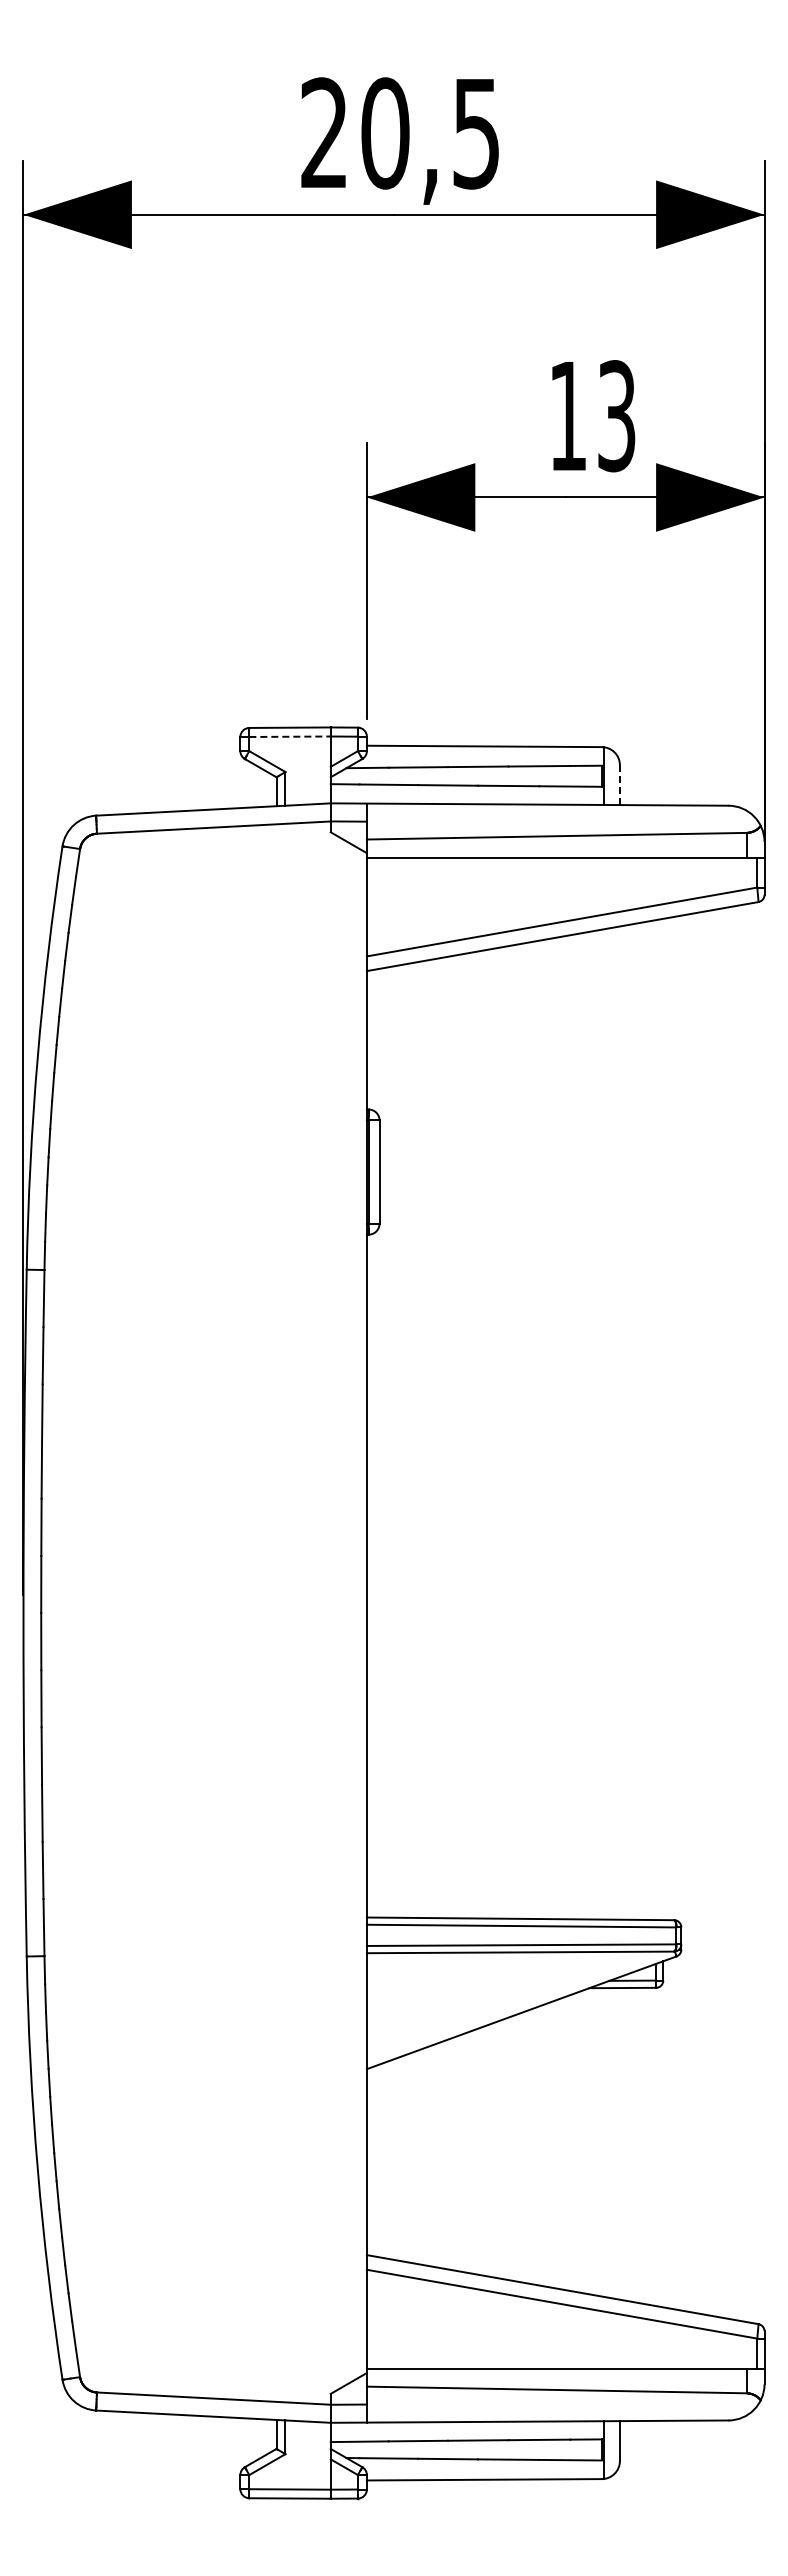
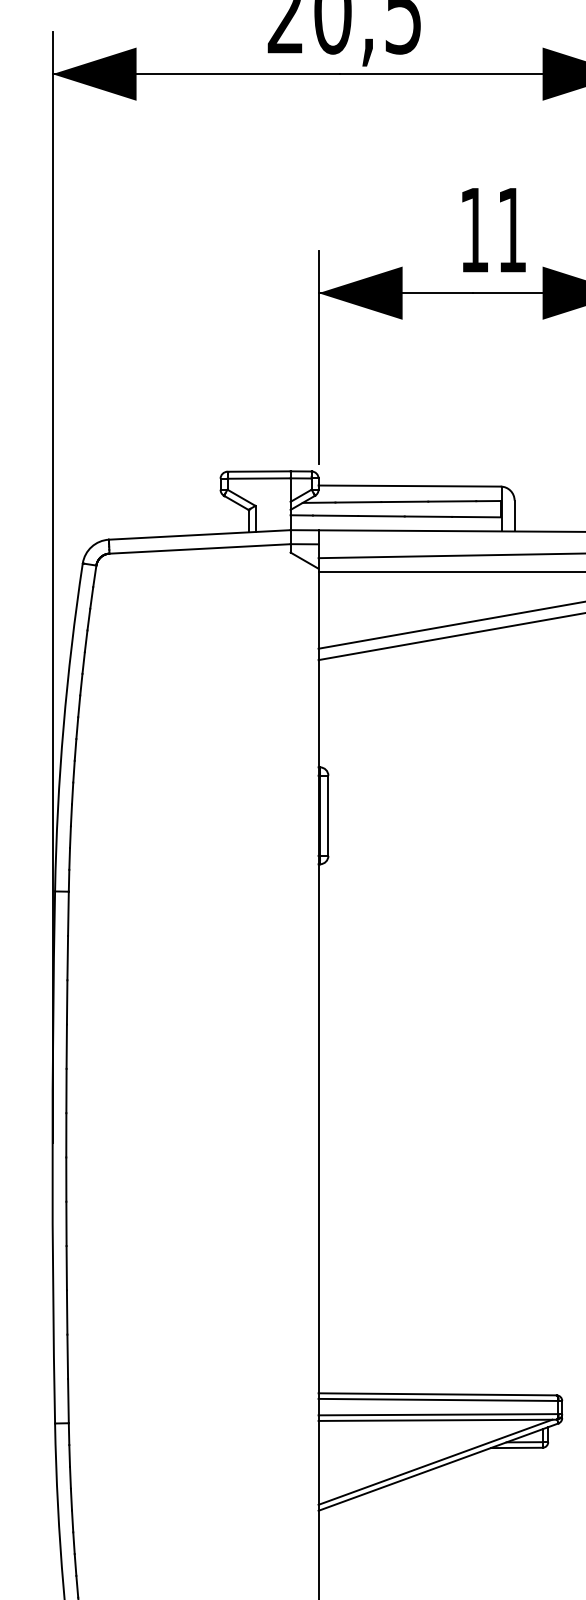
text: (616, 416) -> (511, 230), 13 -> 11
line: (290, 736) -> (259, 478), dashed -> solid
line: (619, 785) -> (514, 516), dashed -> solid
line: (517, 2006) -> (435, 1462), added

